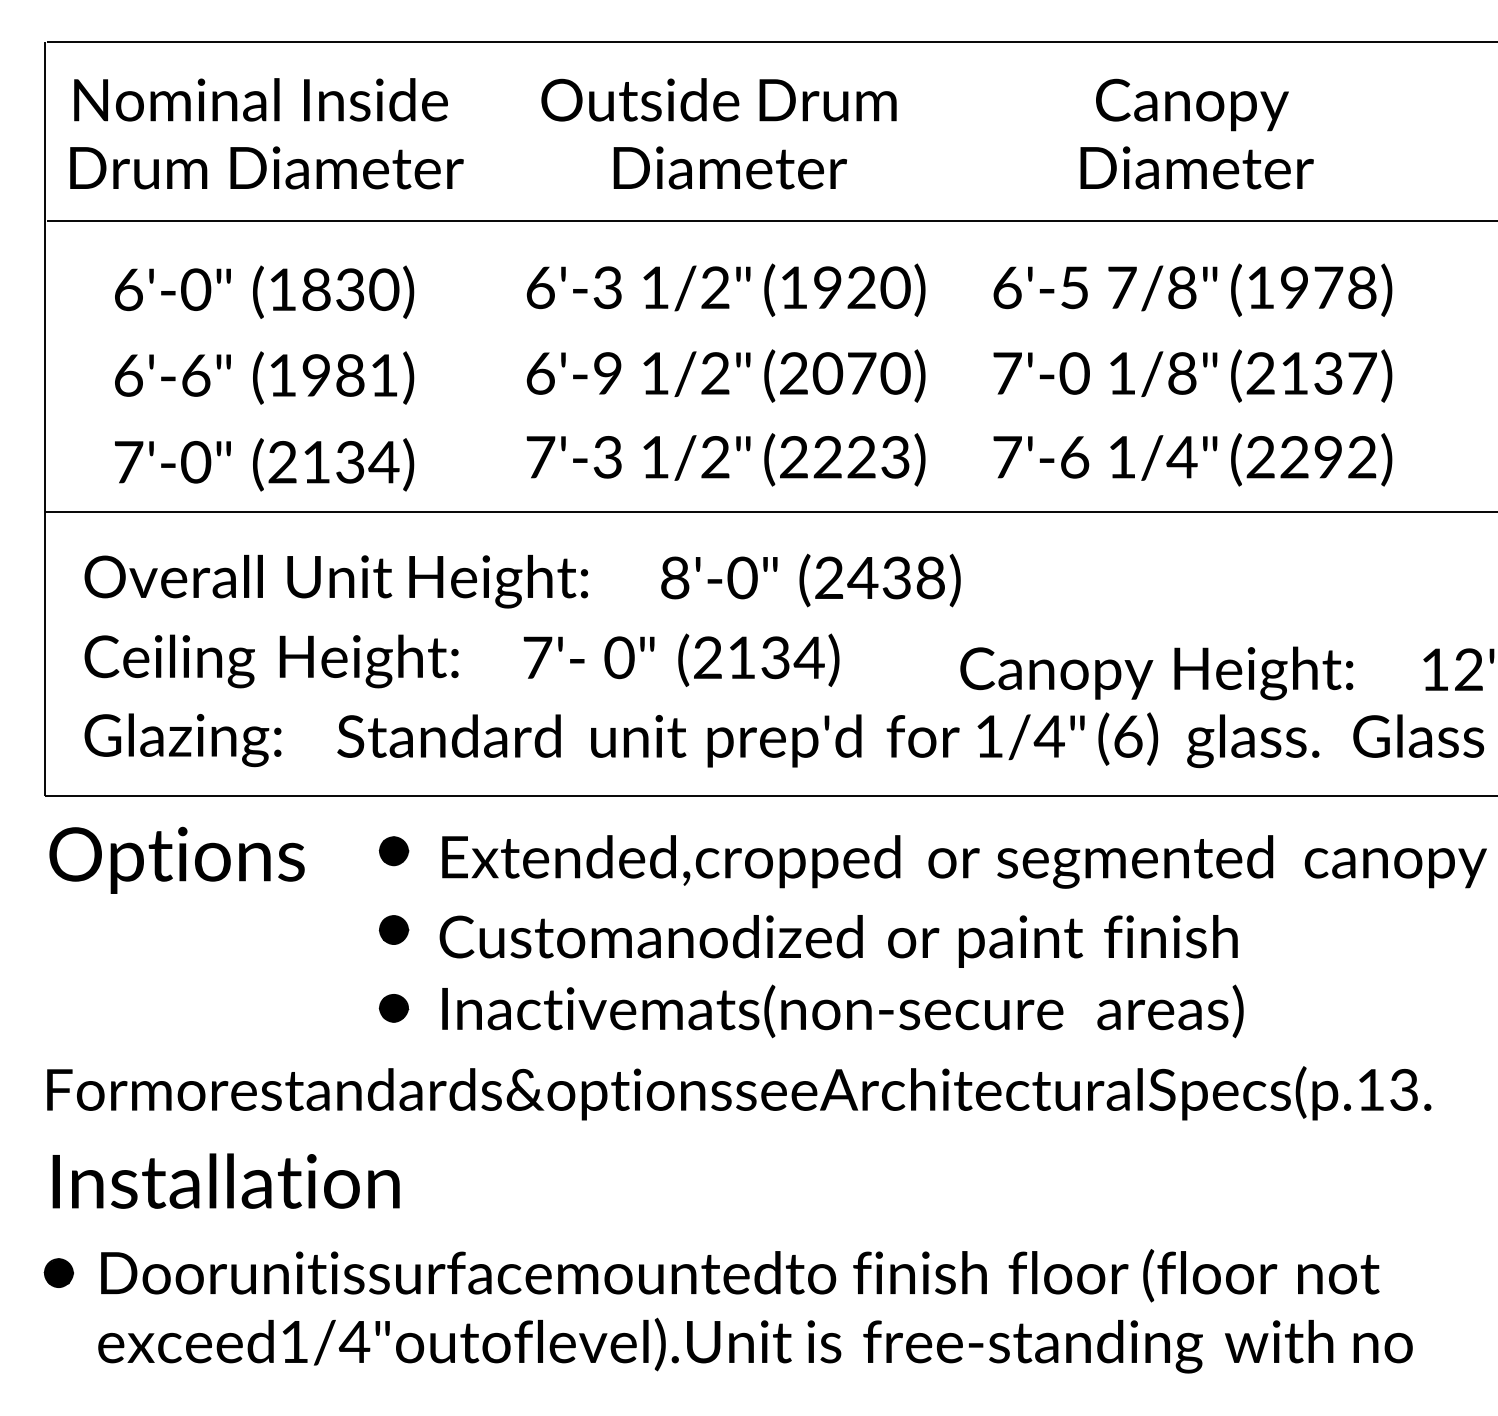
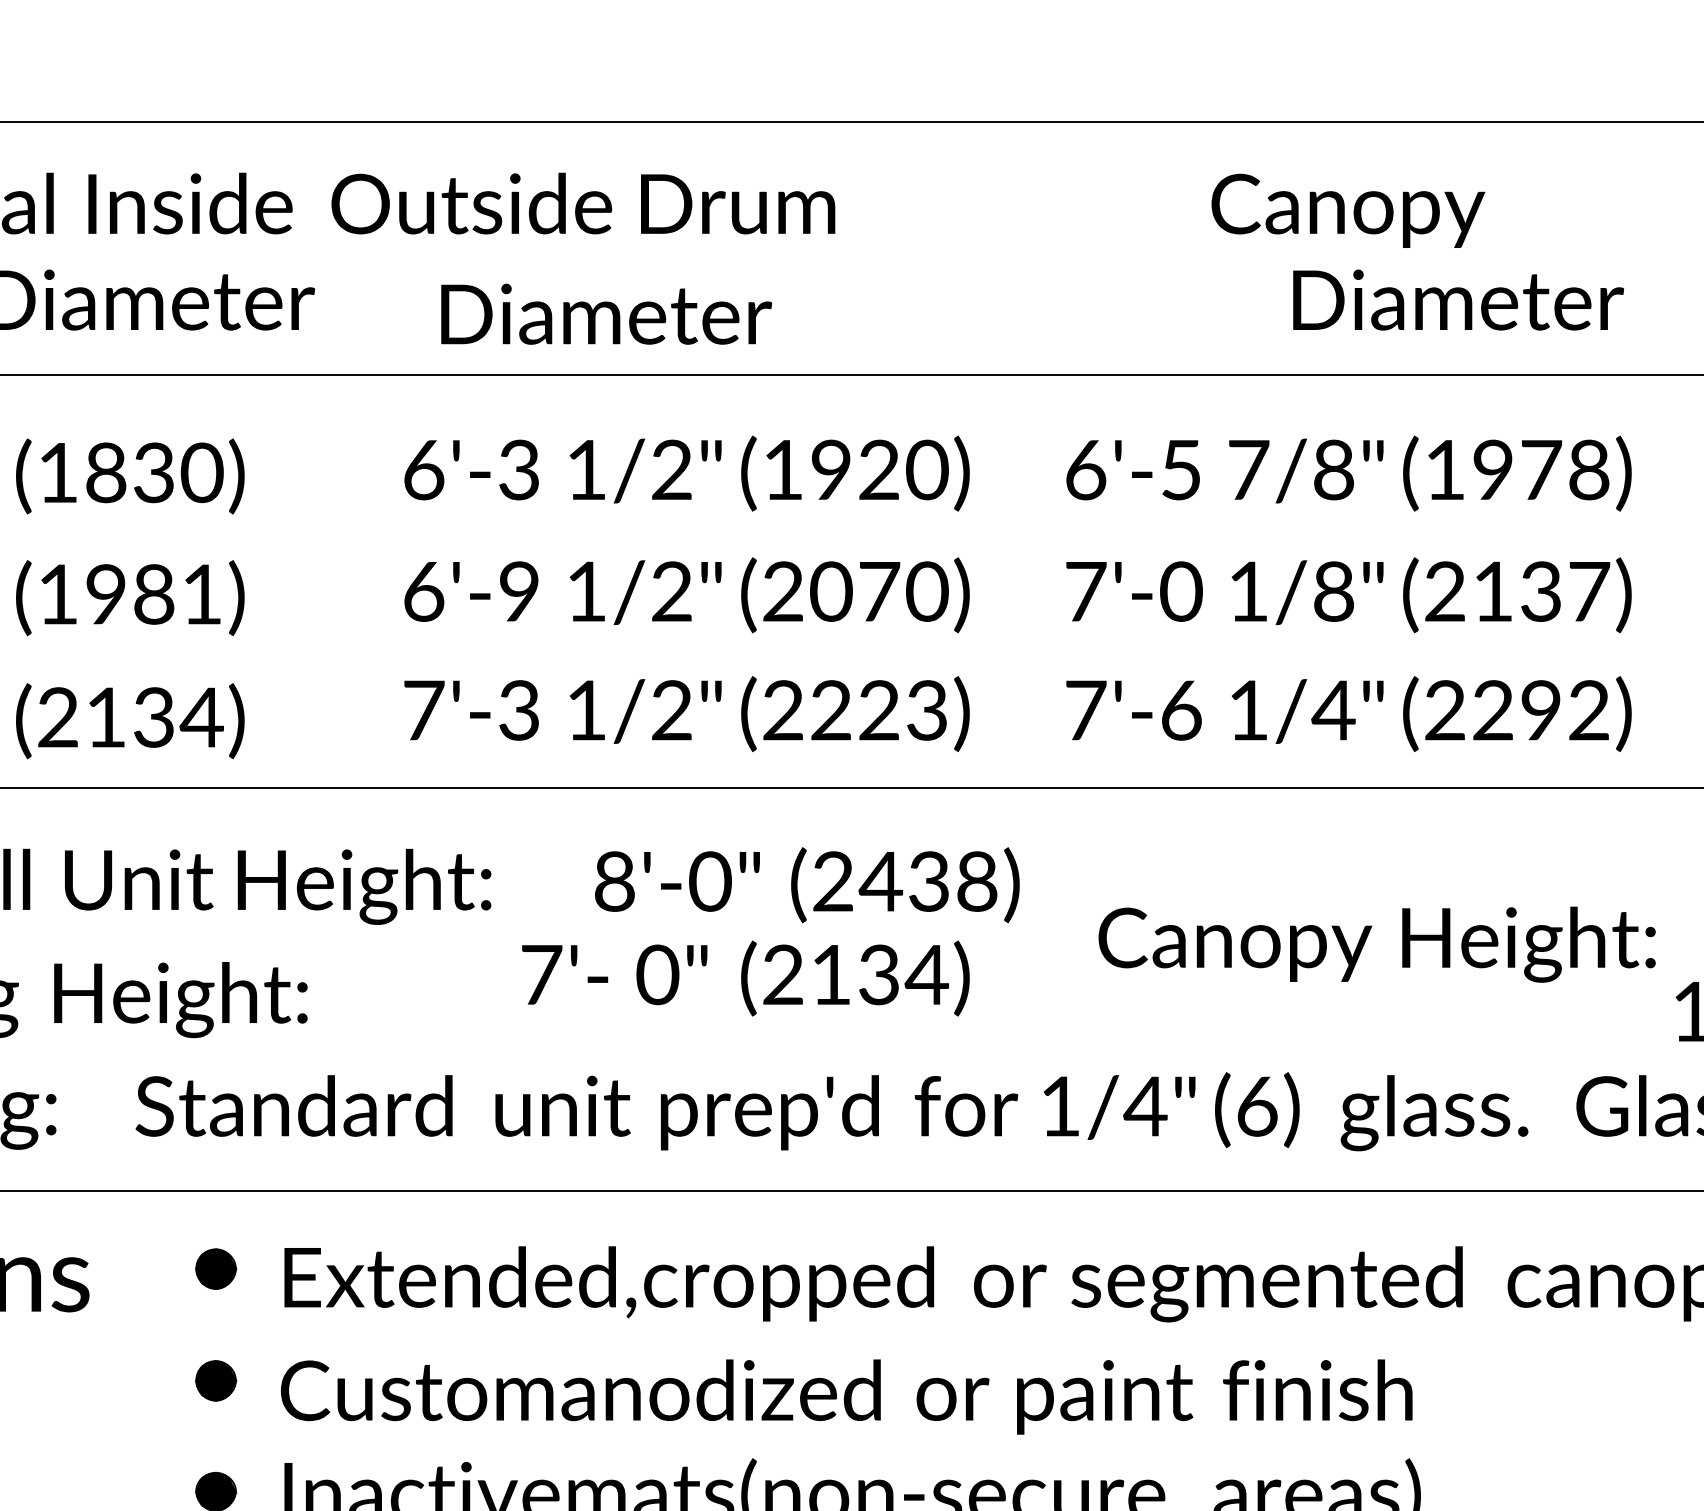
text: (718, 99) -> (582, 203), moved
text: (729, 167) -> (605, 313), moved
text: (1196, 167) -> (1457, 299), moved
text: (681, 659) -> (745, 977), moved
text: (1156, 673) -> (1376, 944), moved

